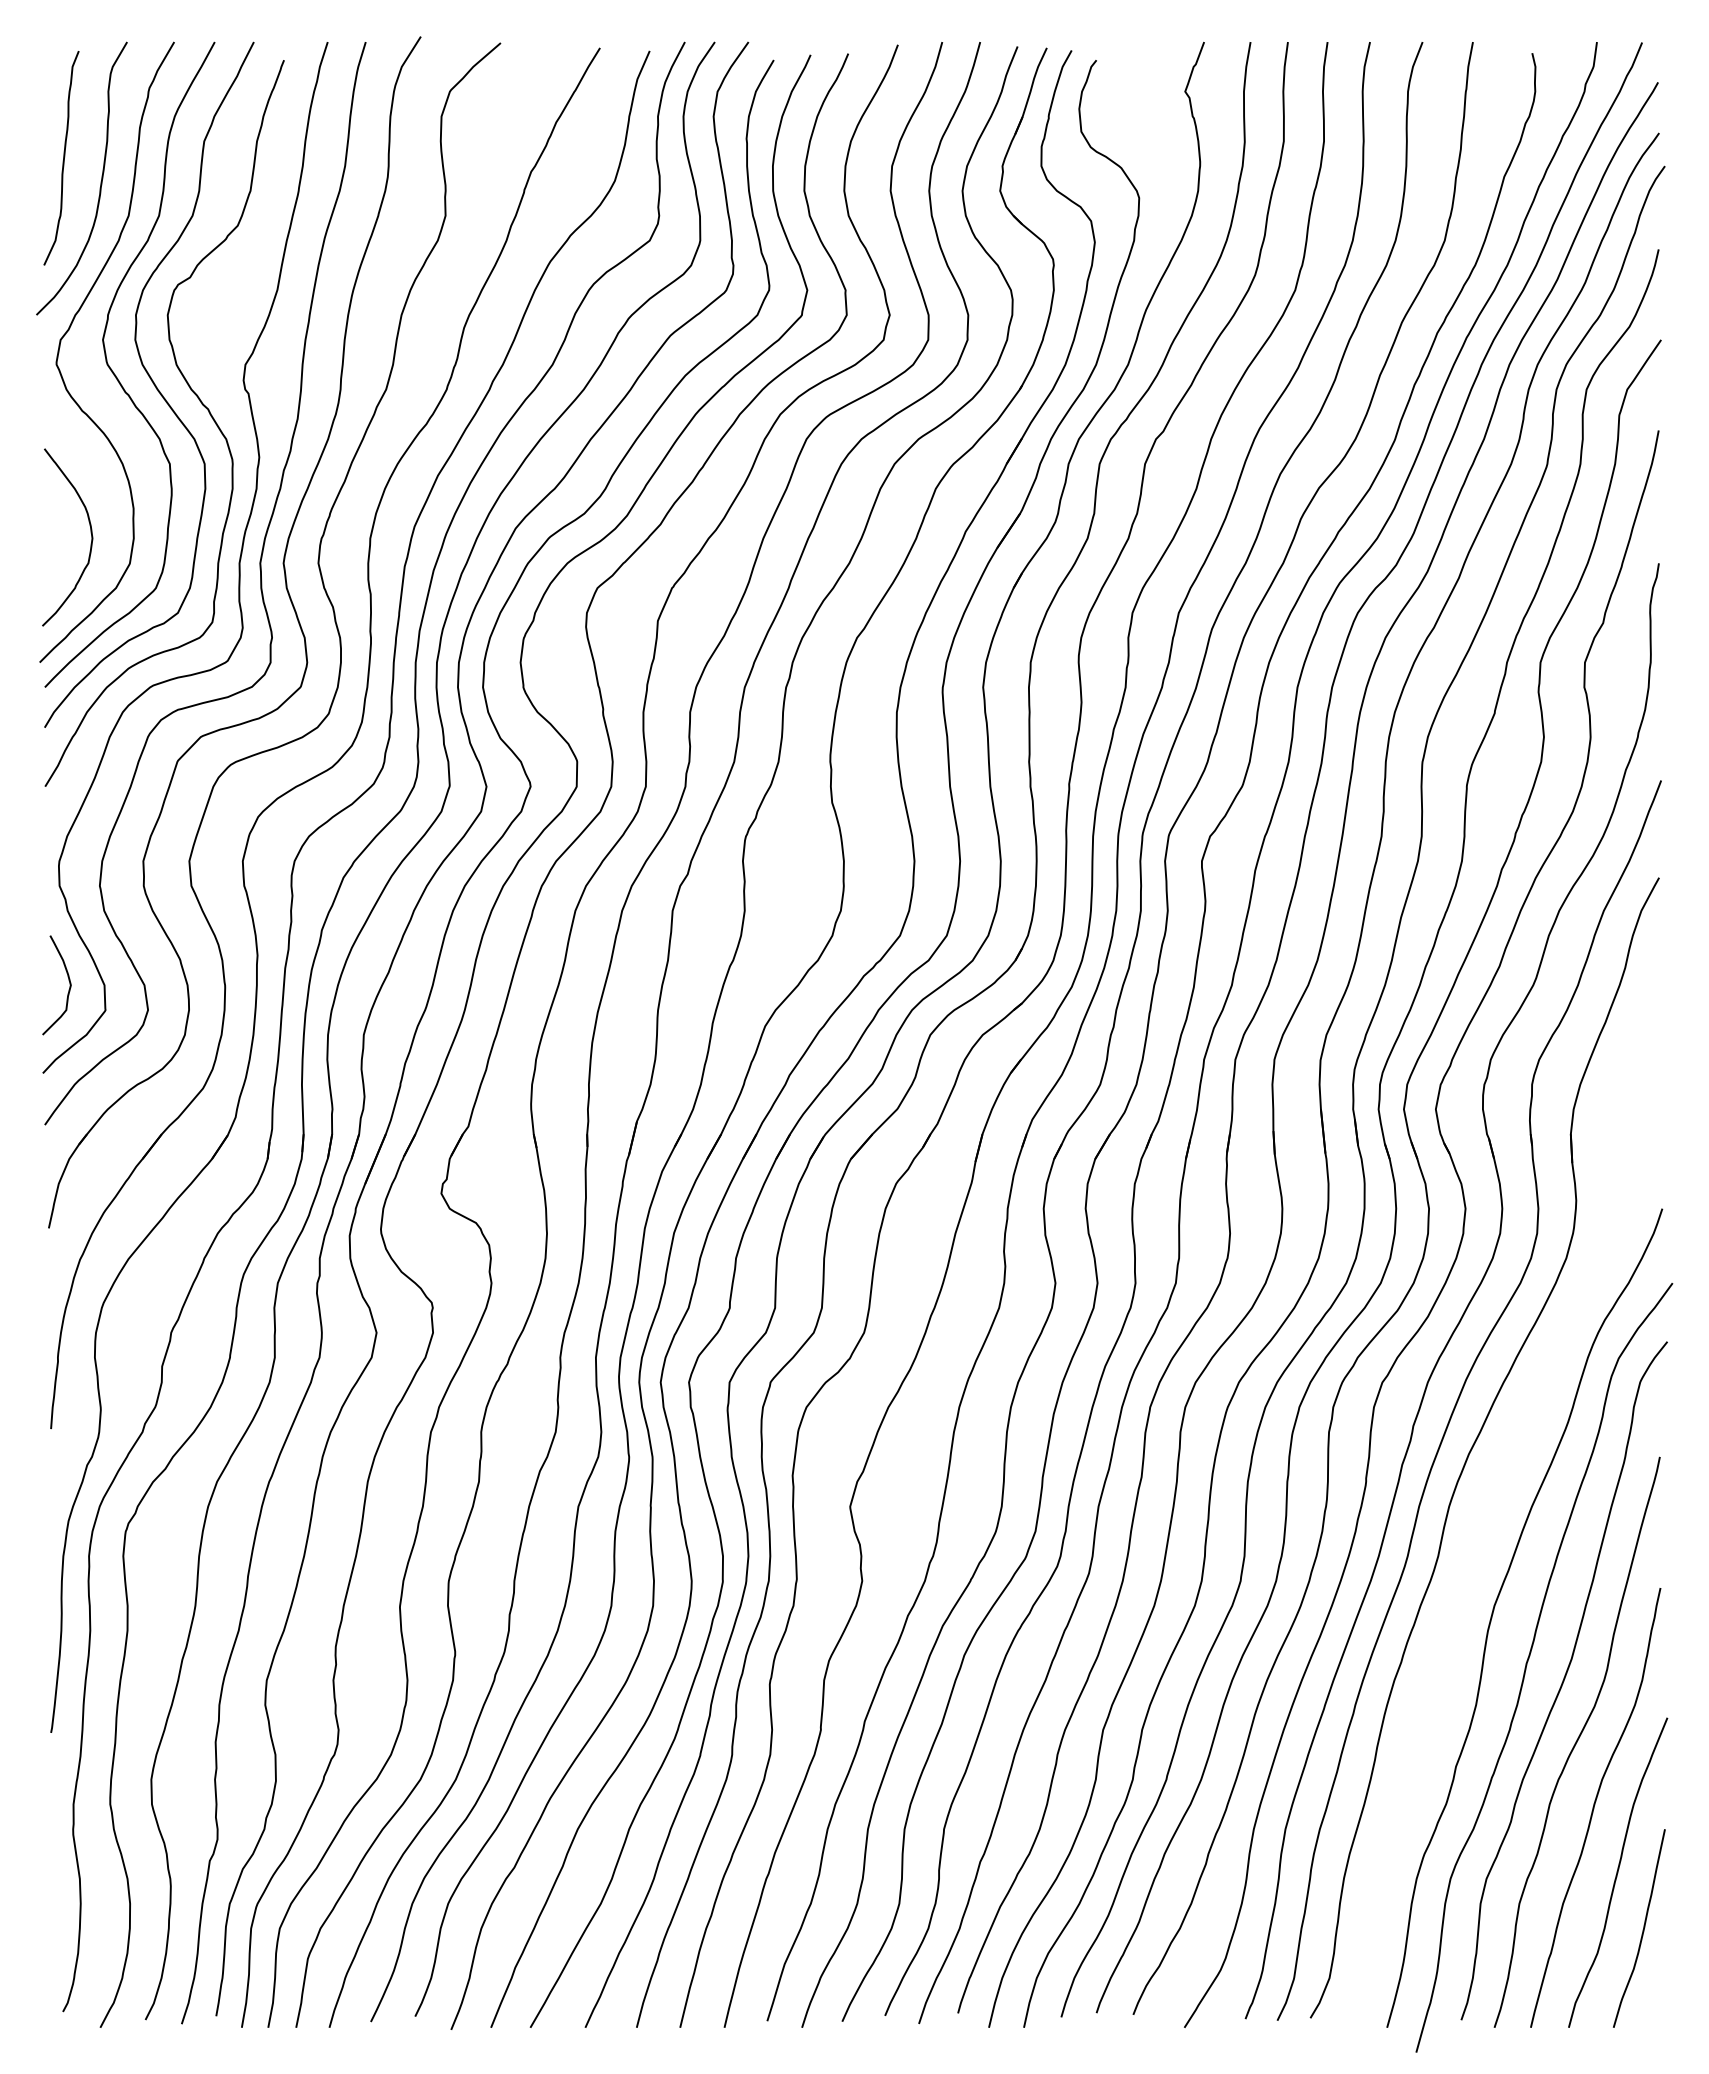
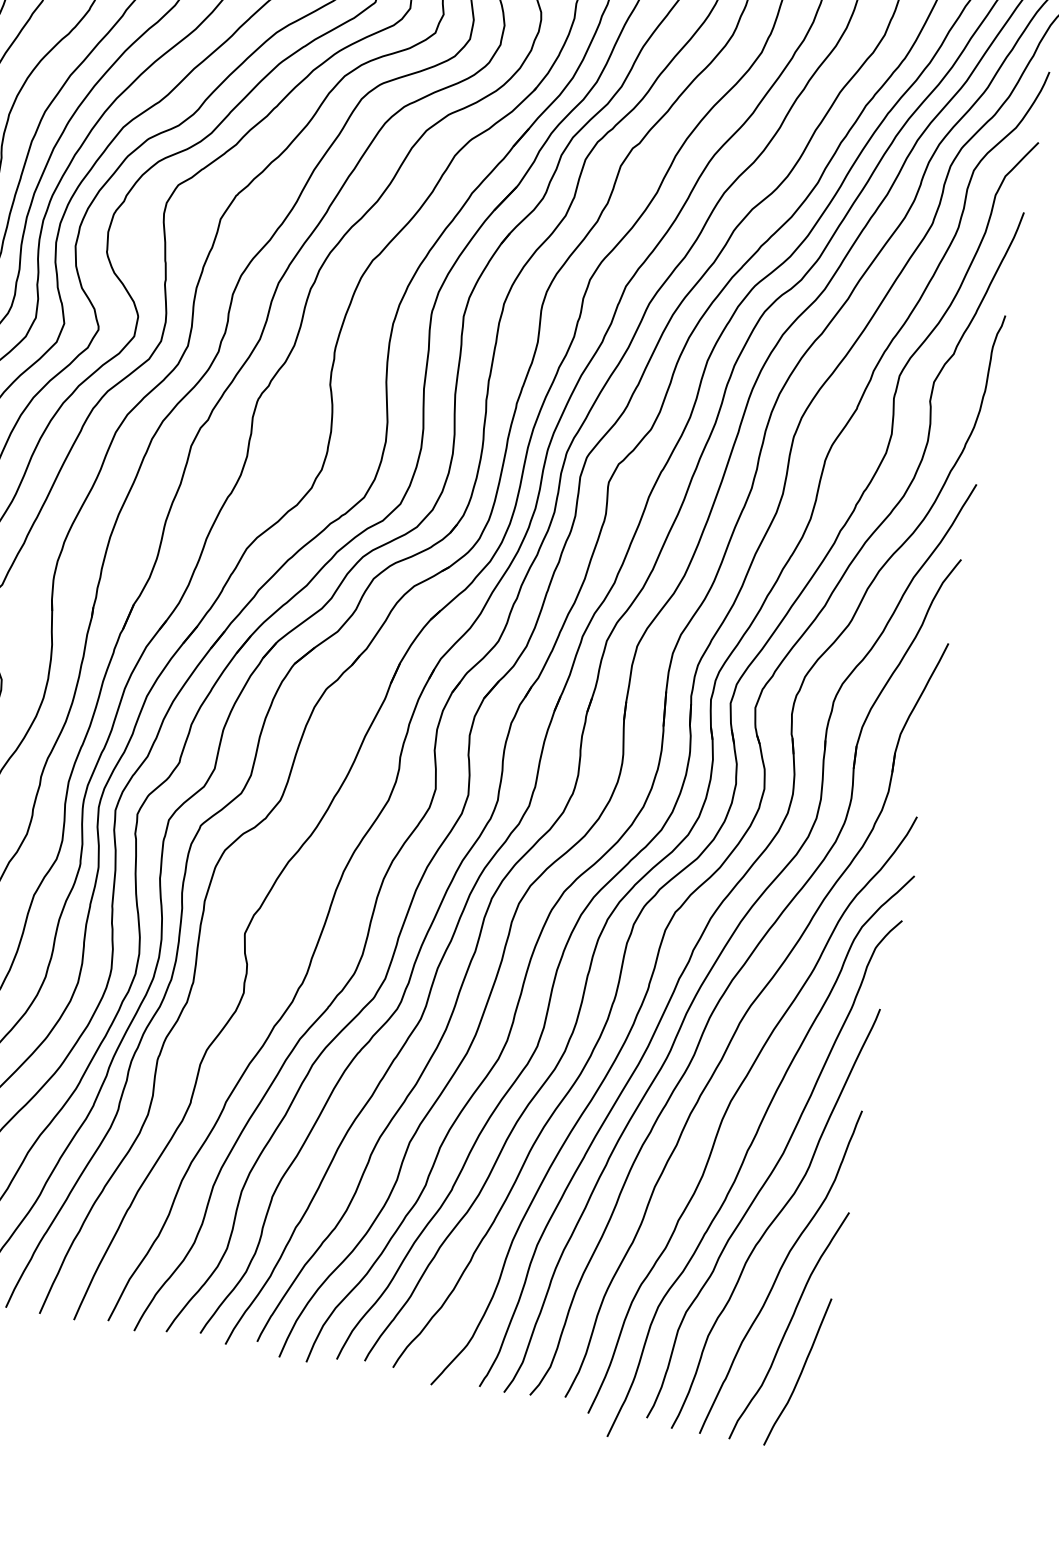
part: (1493, 1495) -> (745, 1015), added

